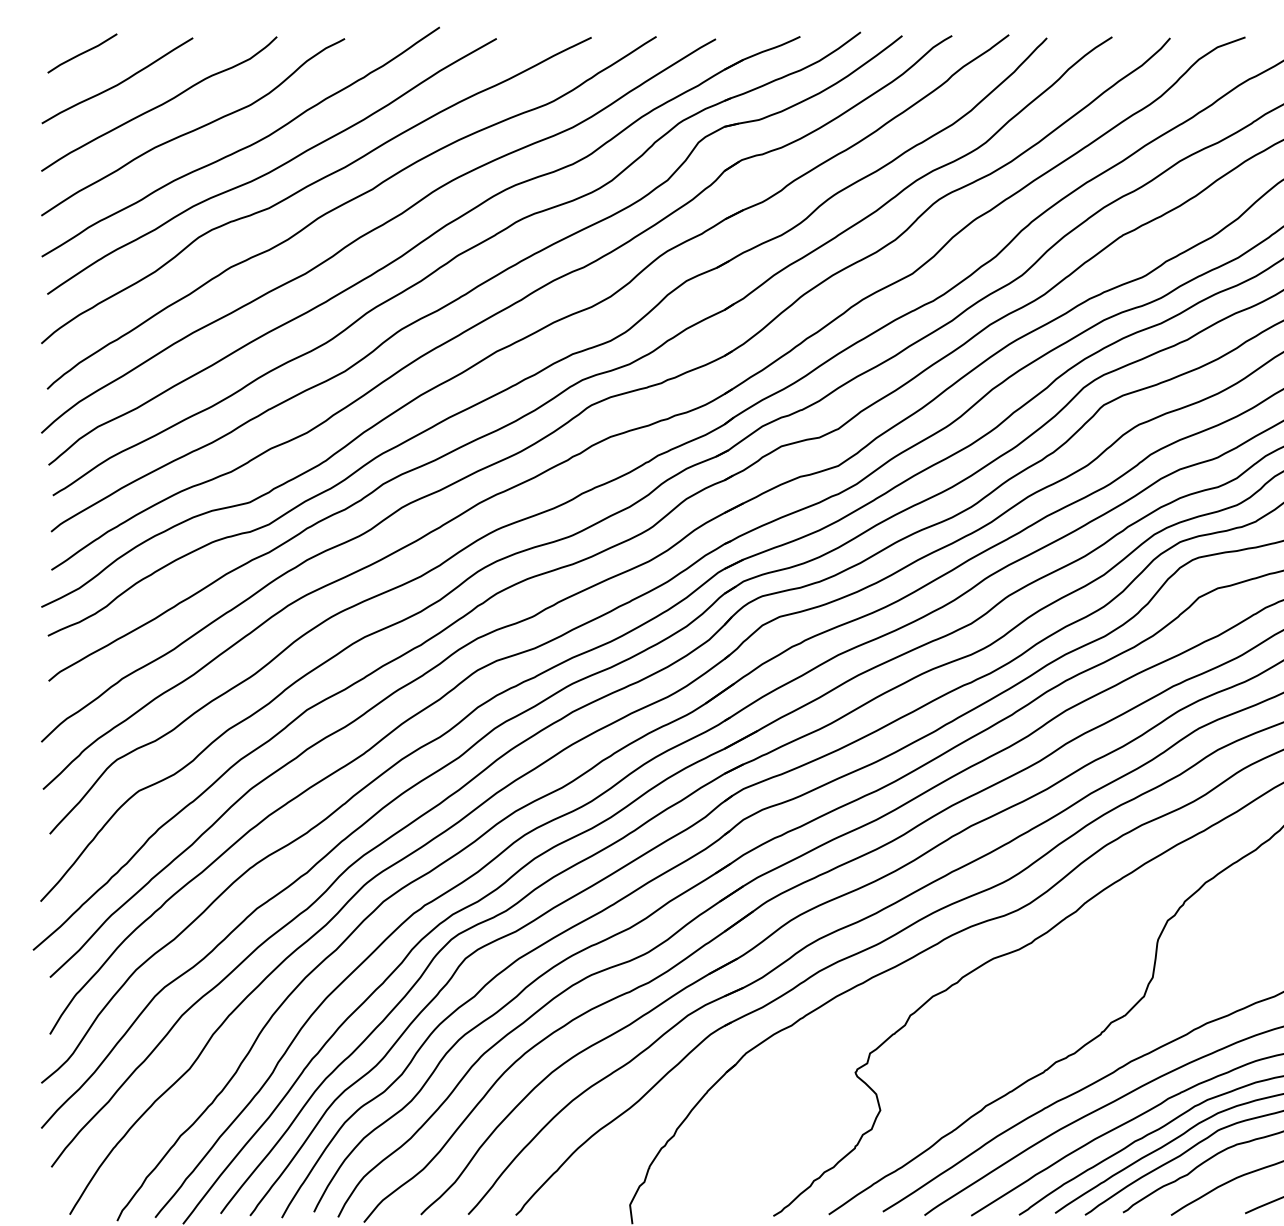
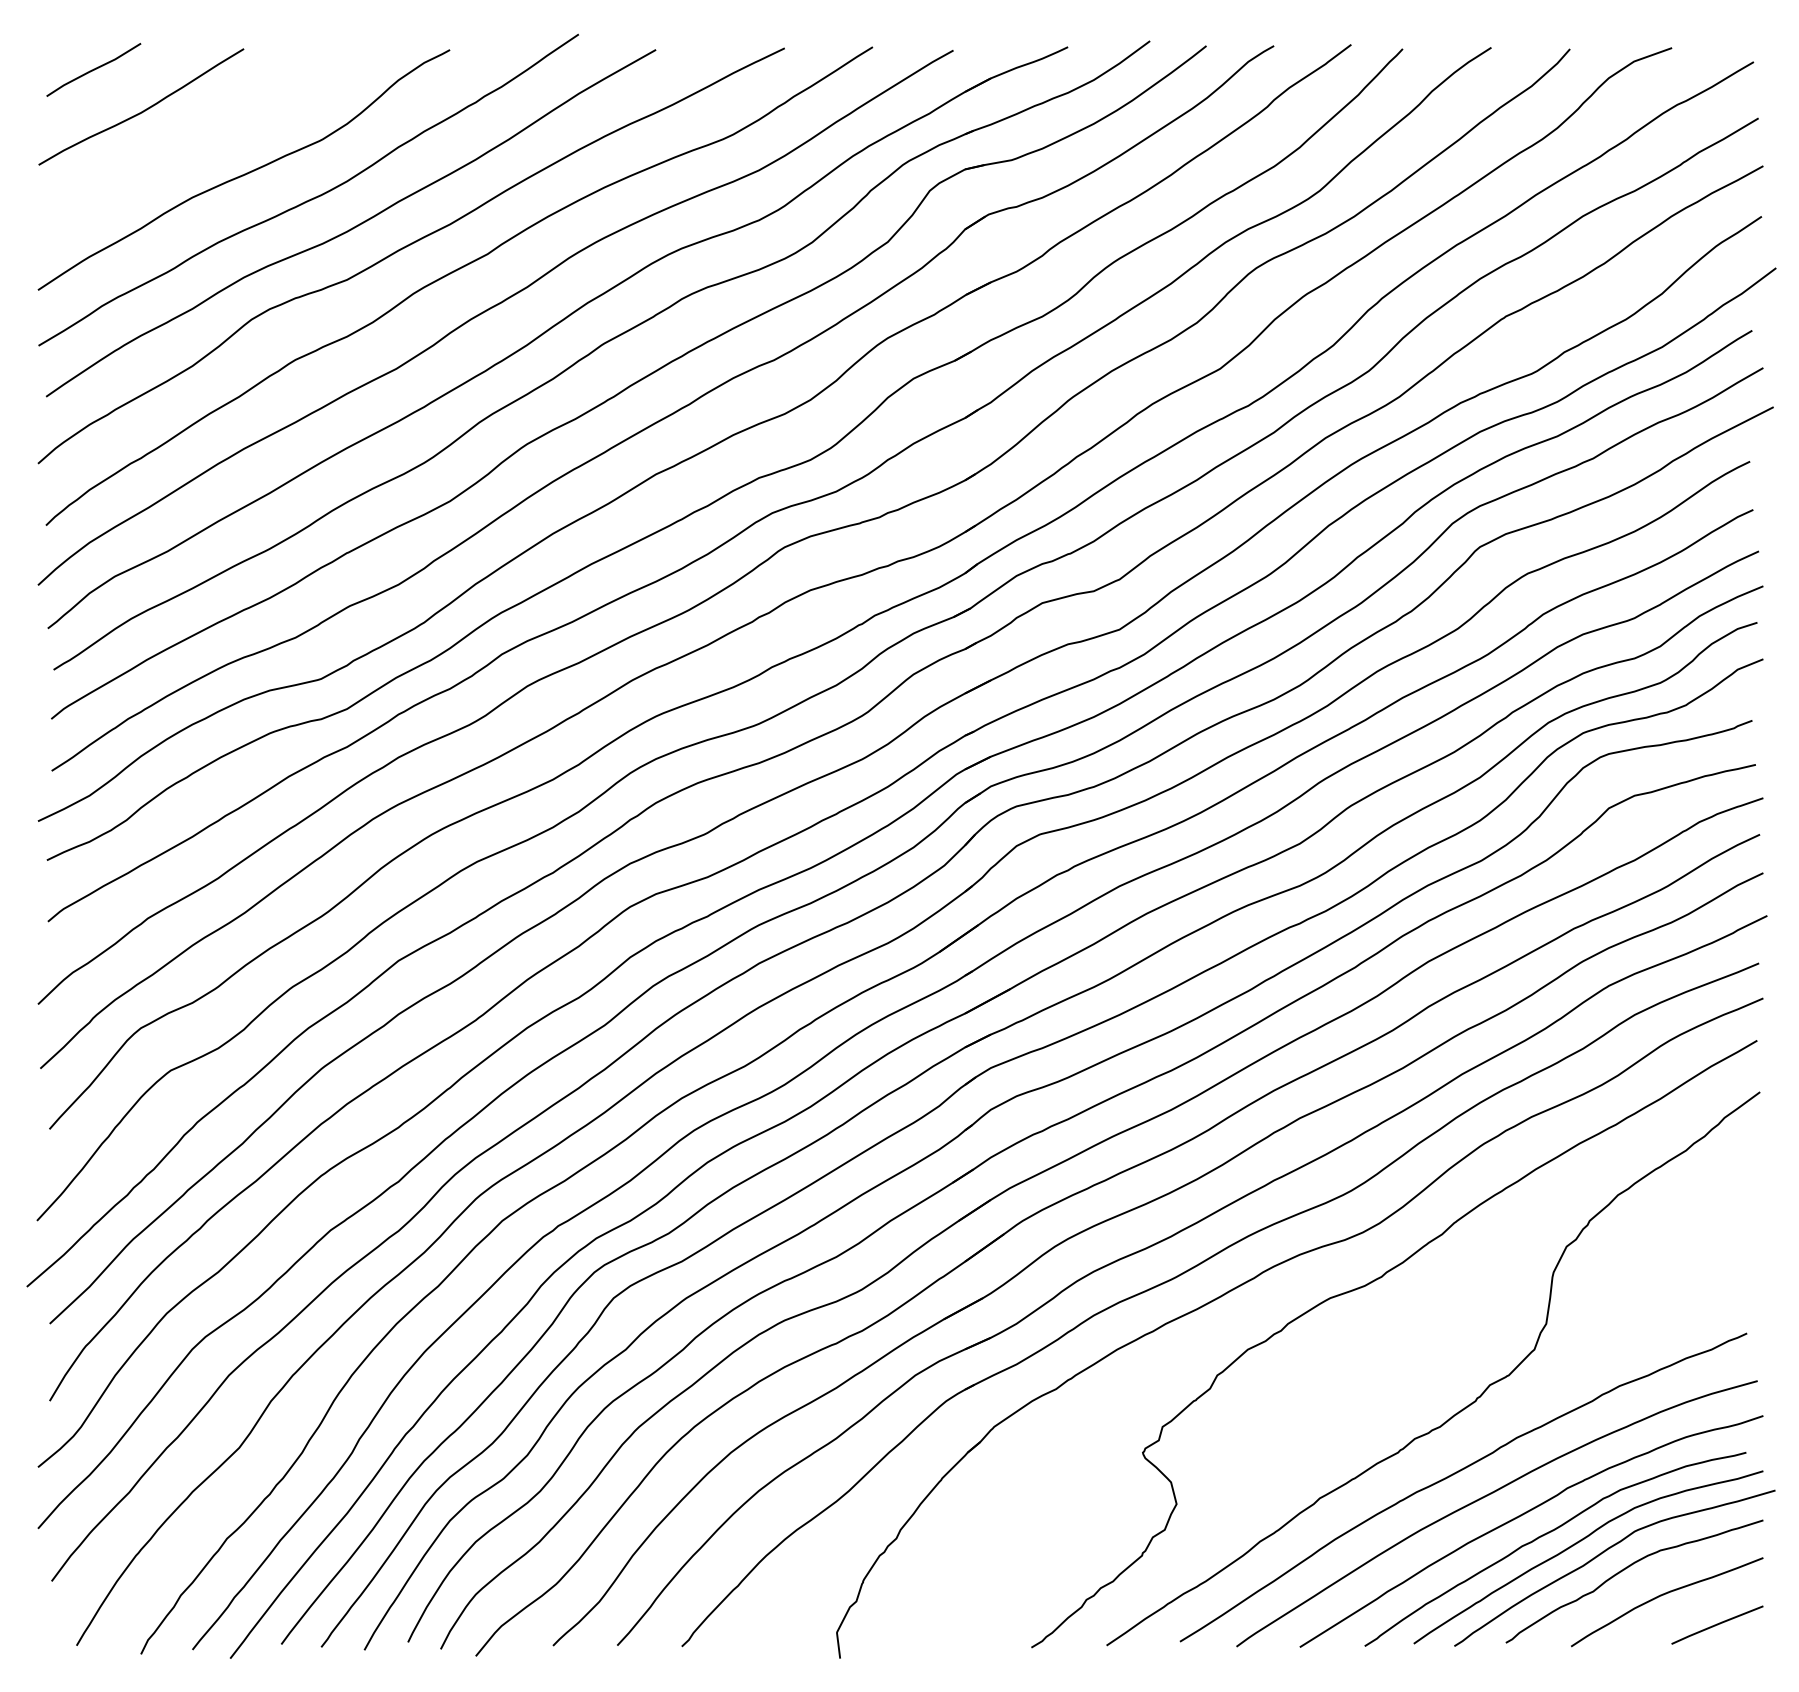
curve: (158, 105) -> (197, 140), removed

